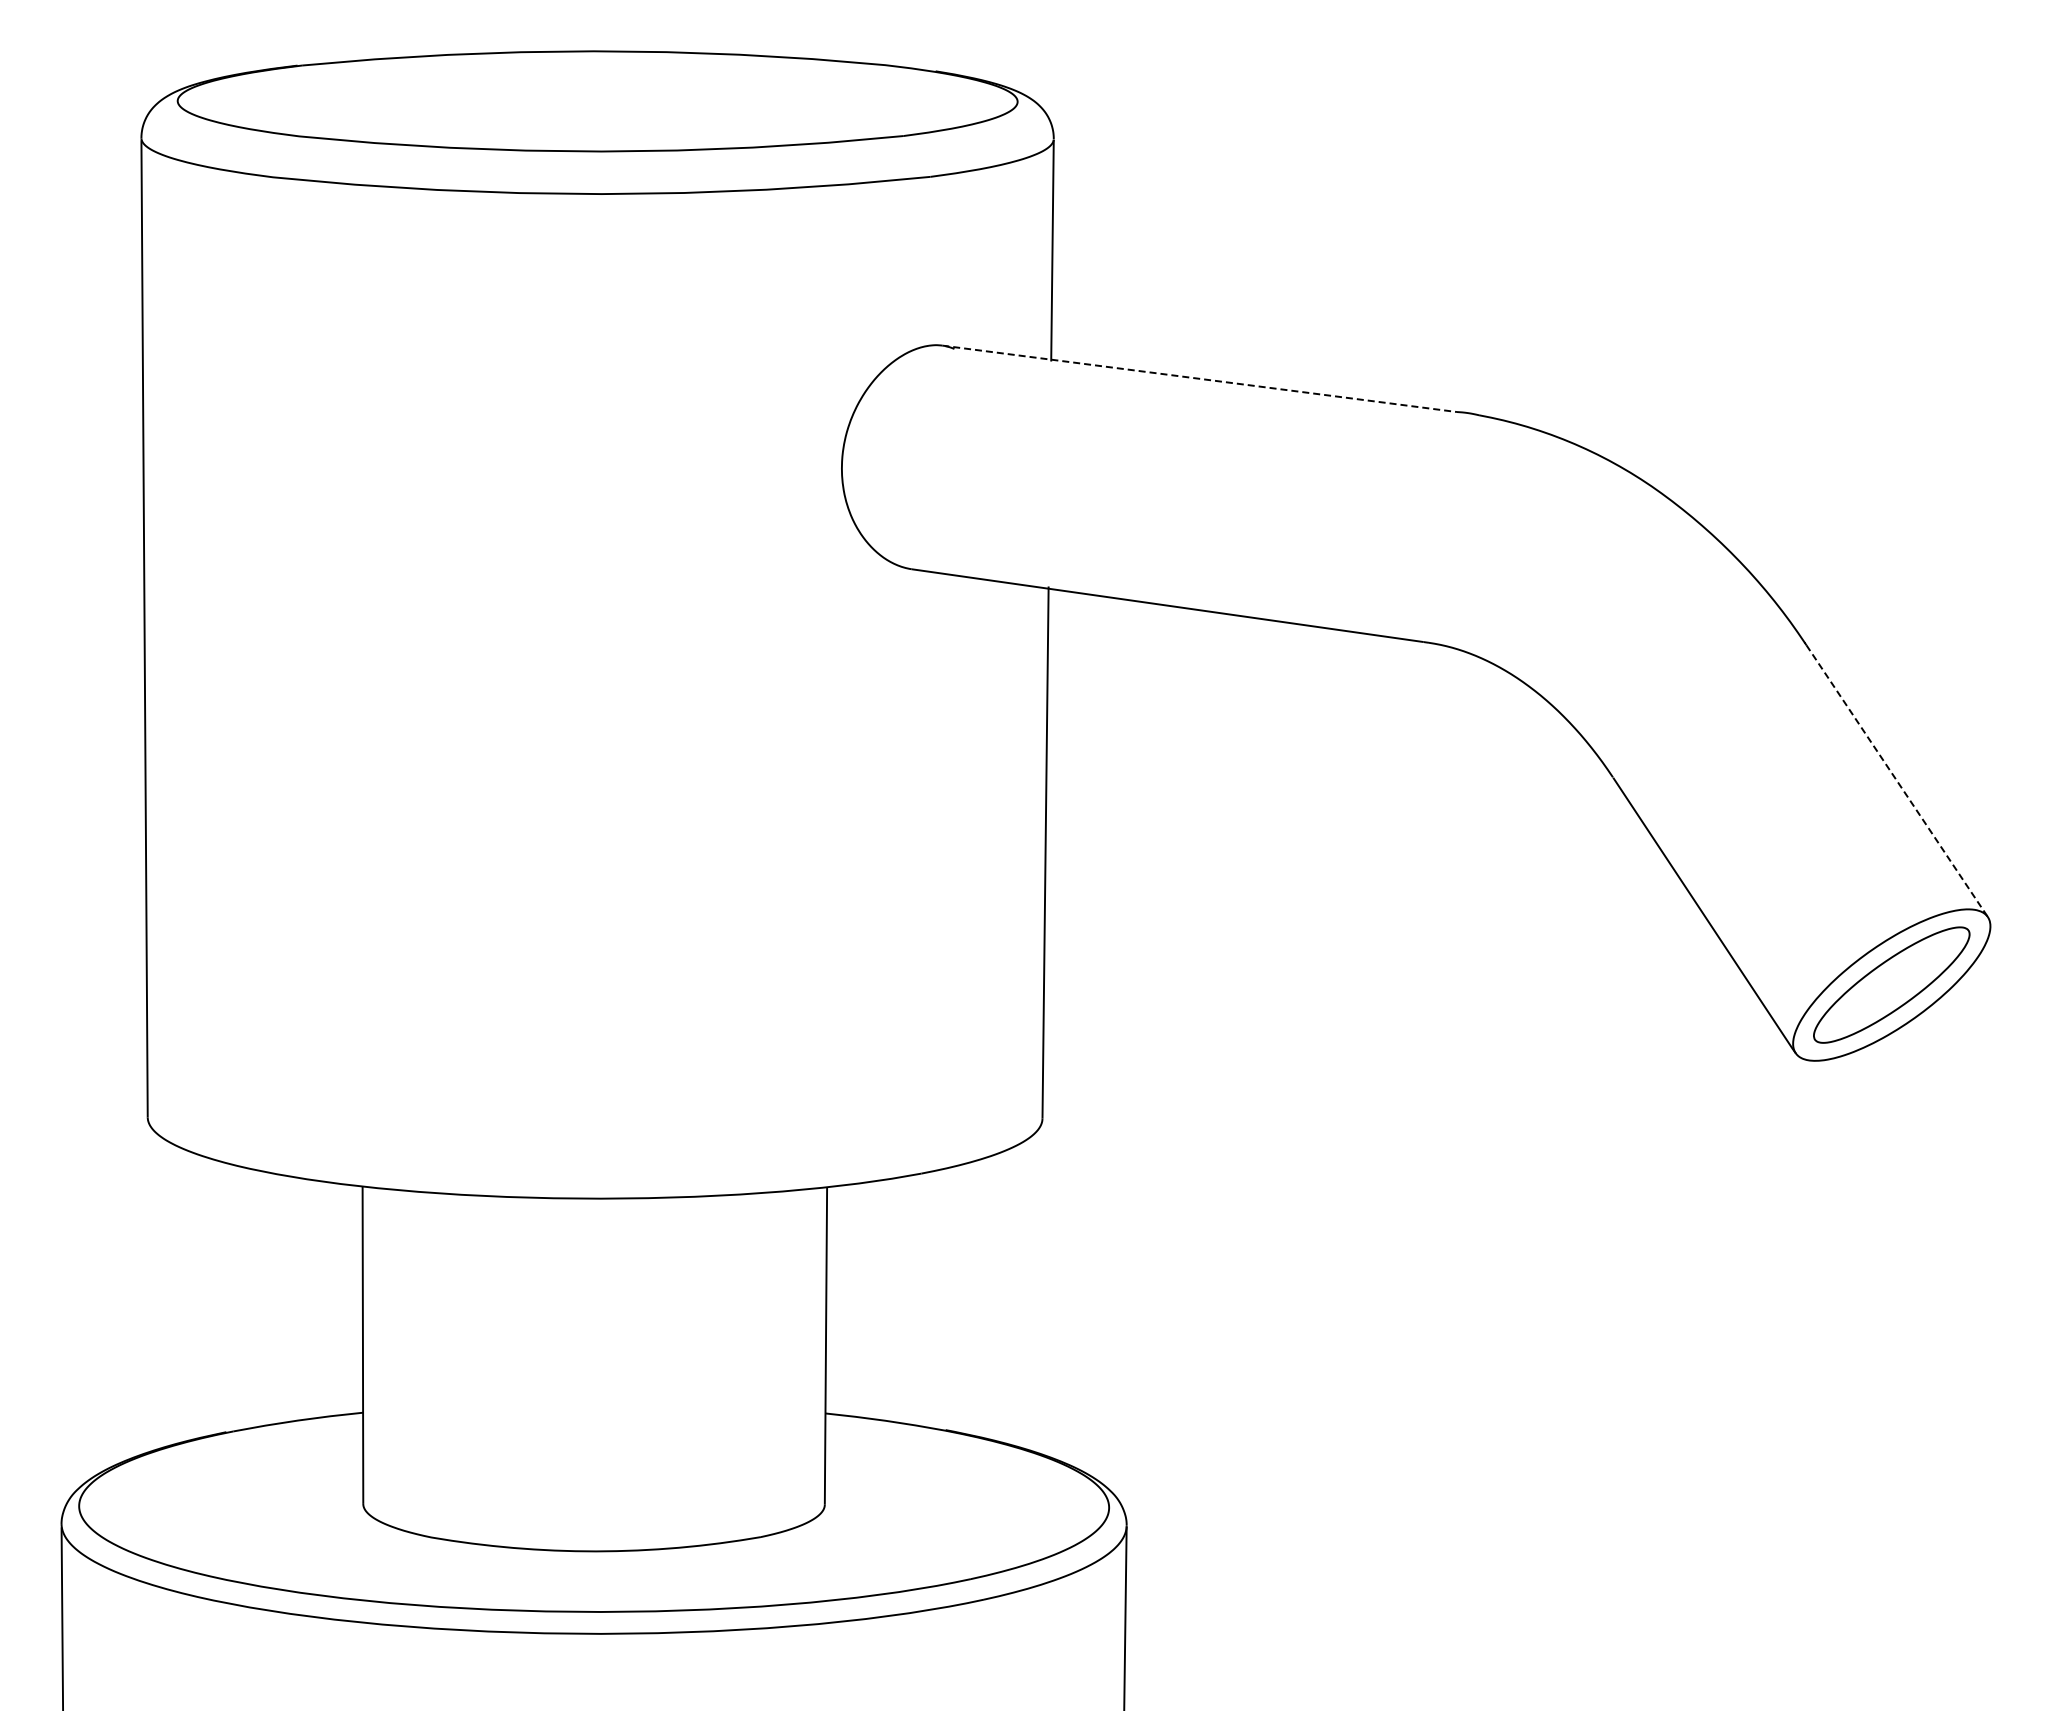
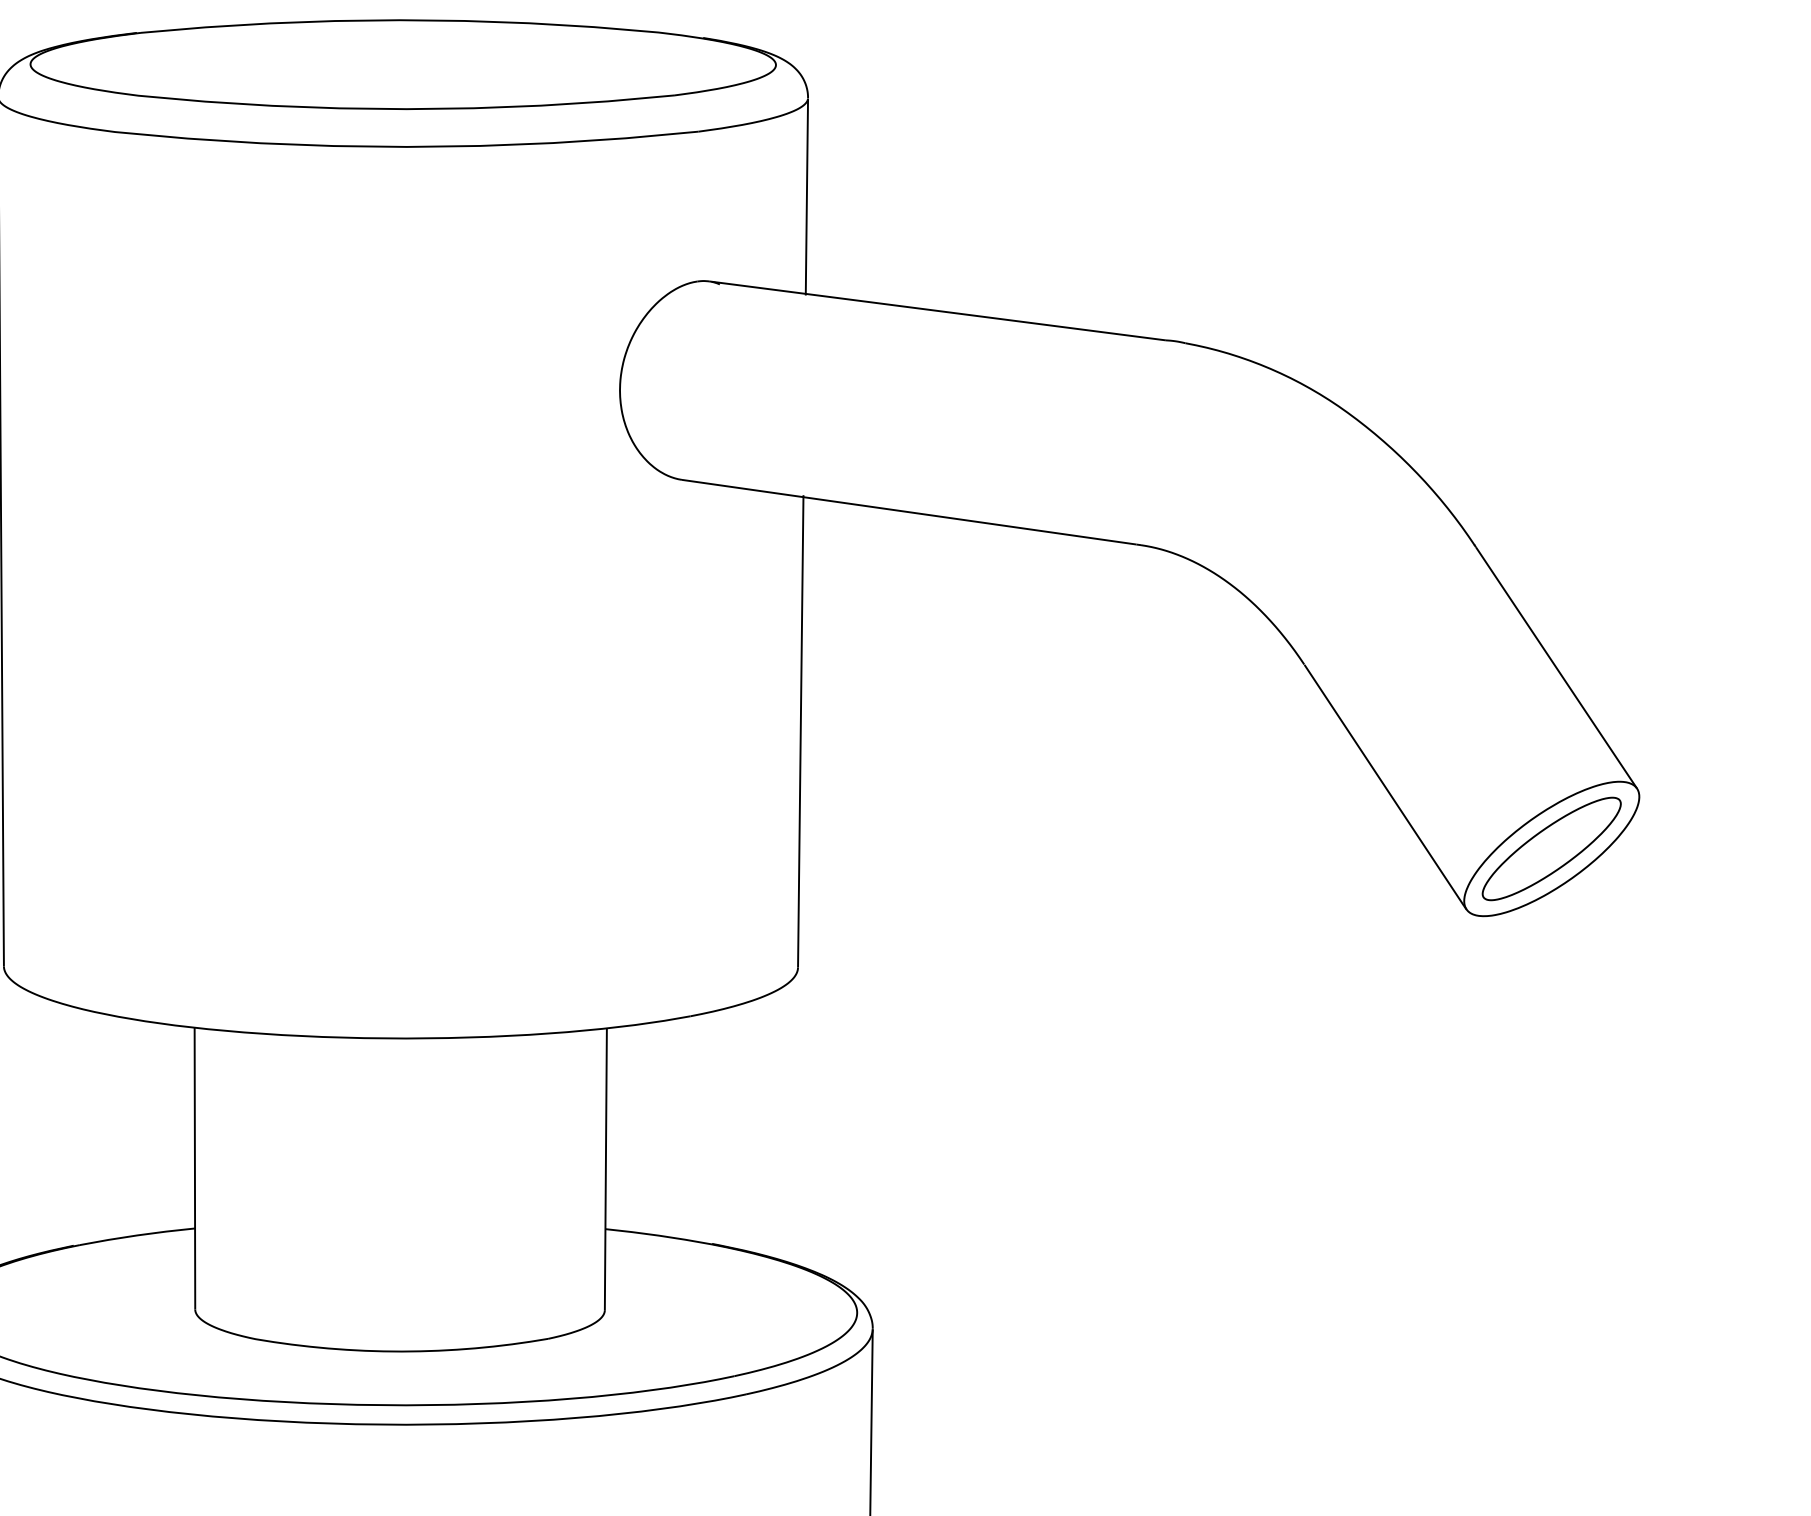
line: (1200, 378) -> (938, 310), dashed -> solid
line: (1897, 781) -> (1556, 668), dashed -> solid

